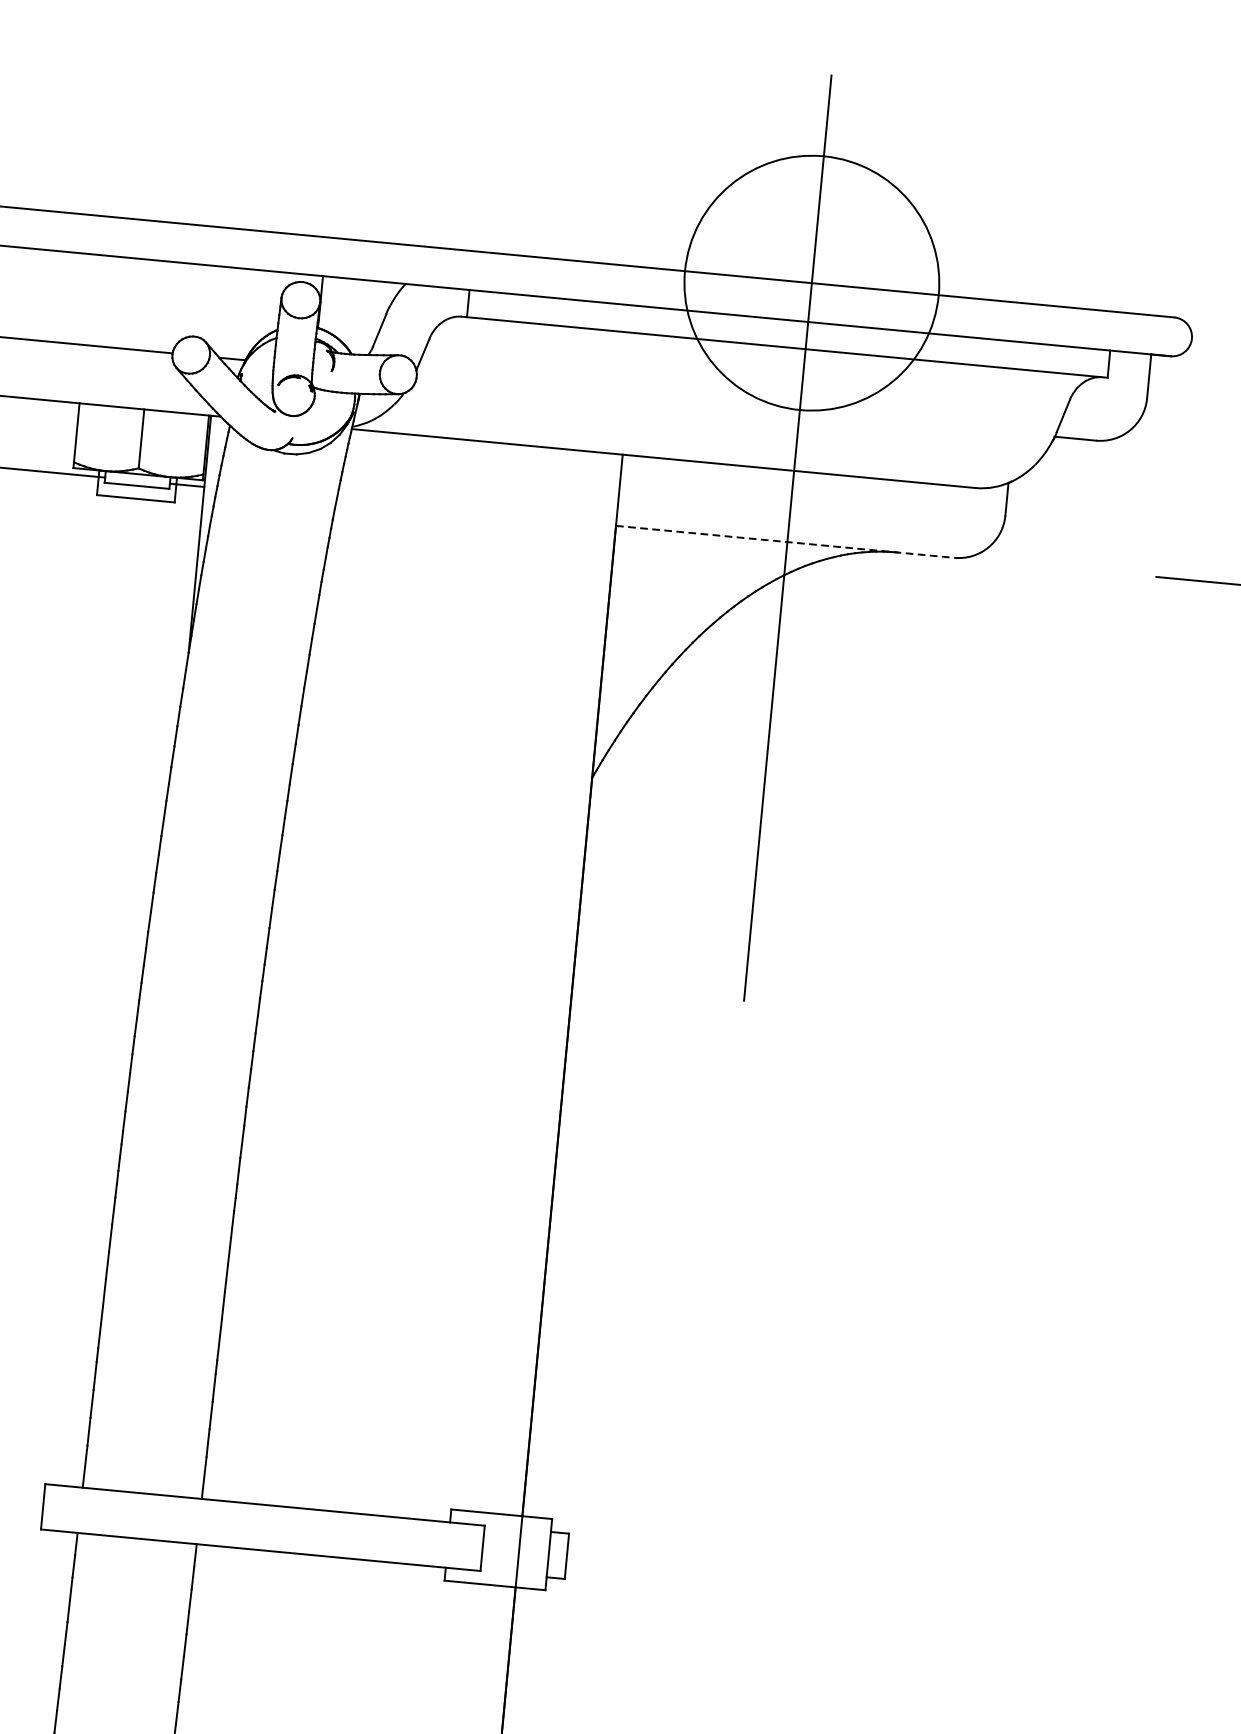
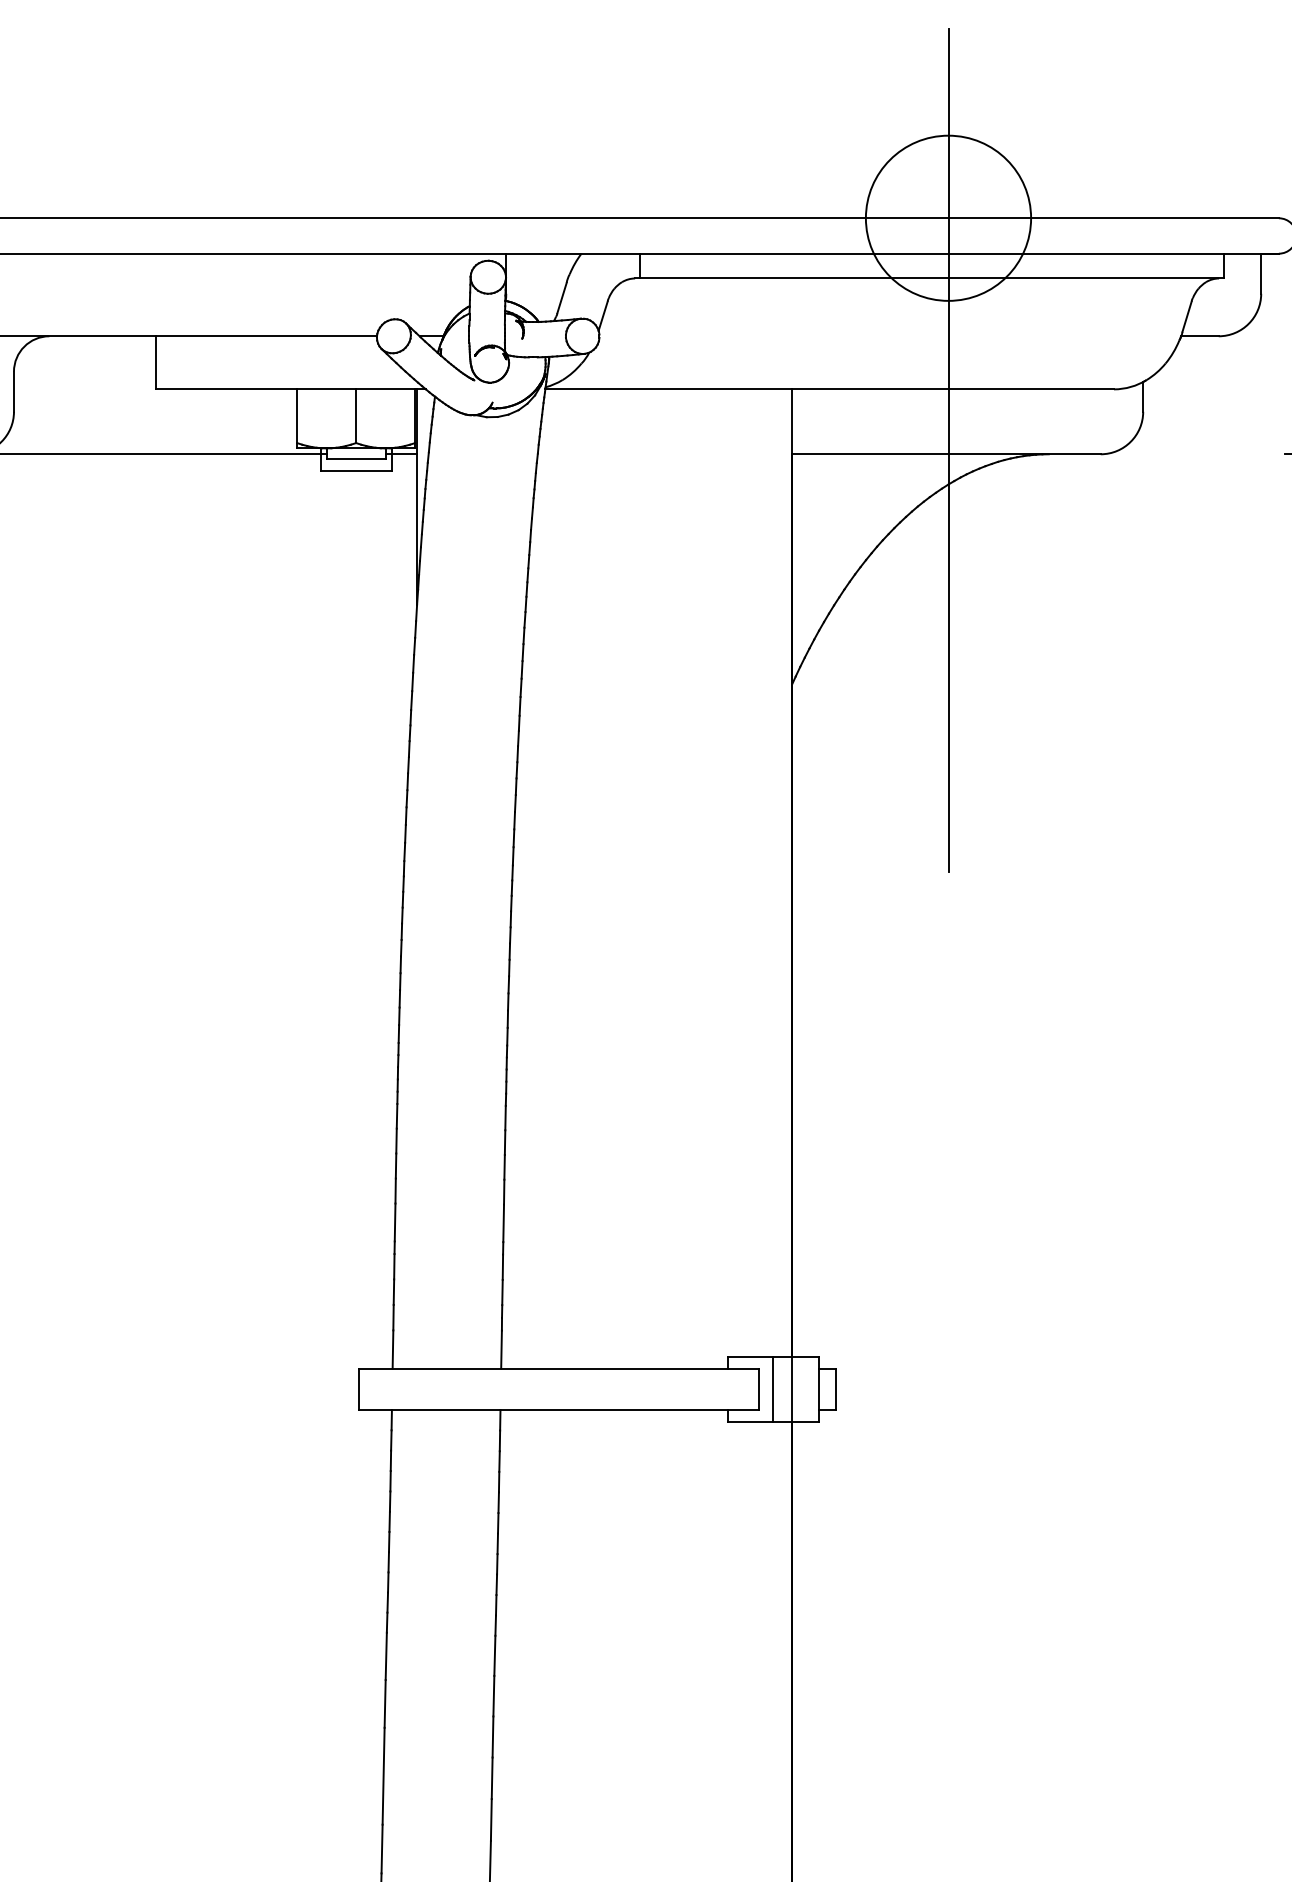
circle: (811, 282) -> (948, 217), size x0.71
line: (786, 542) -> (947, 454), dashed -> solid
line: (498, 1548) -> (773, 1388), added

